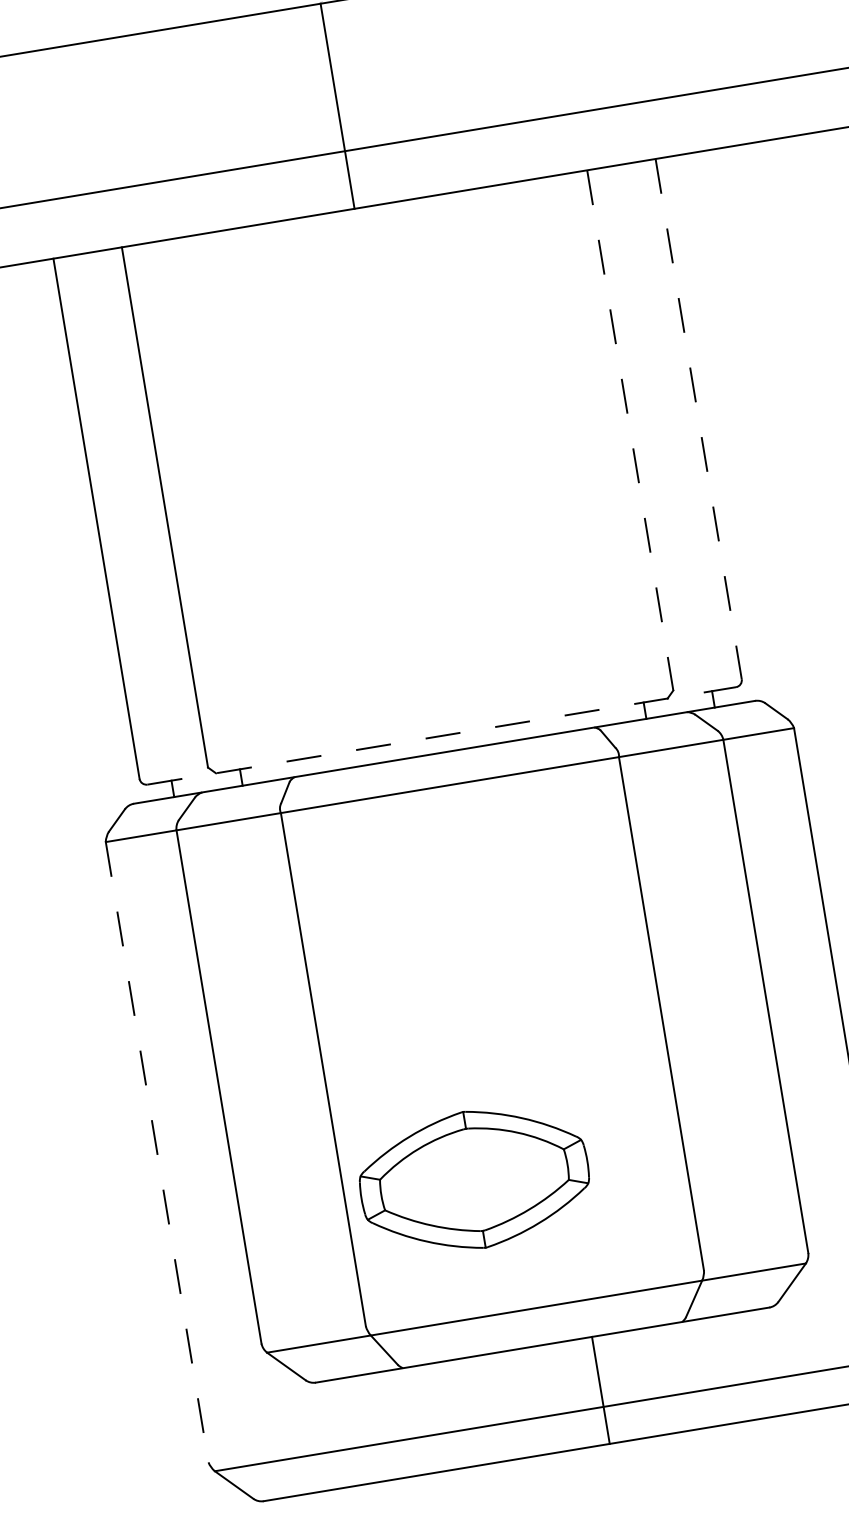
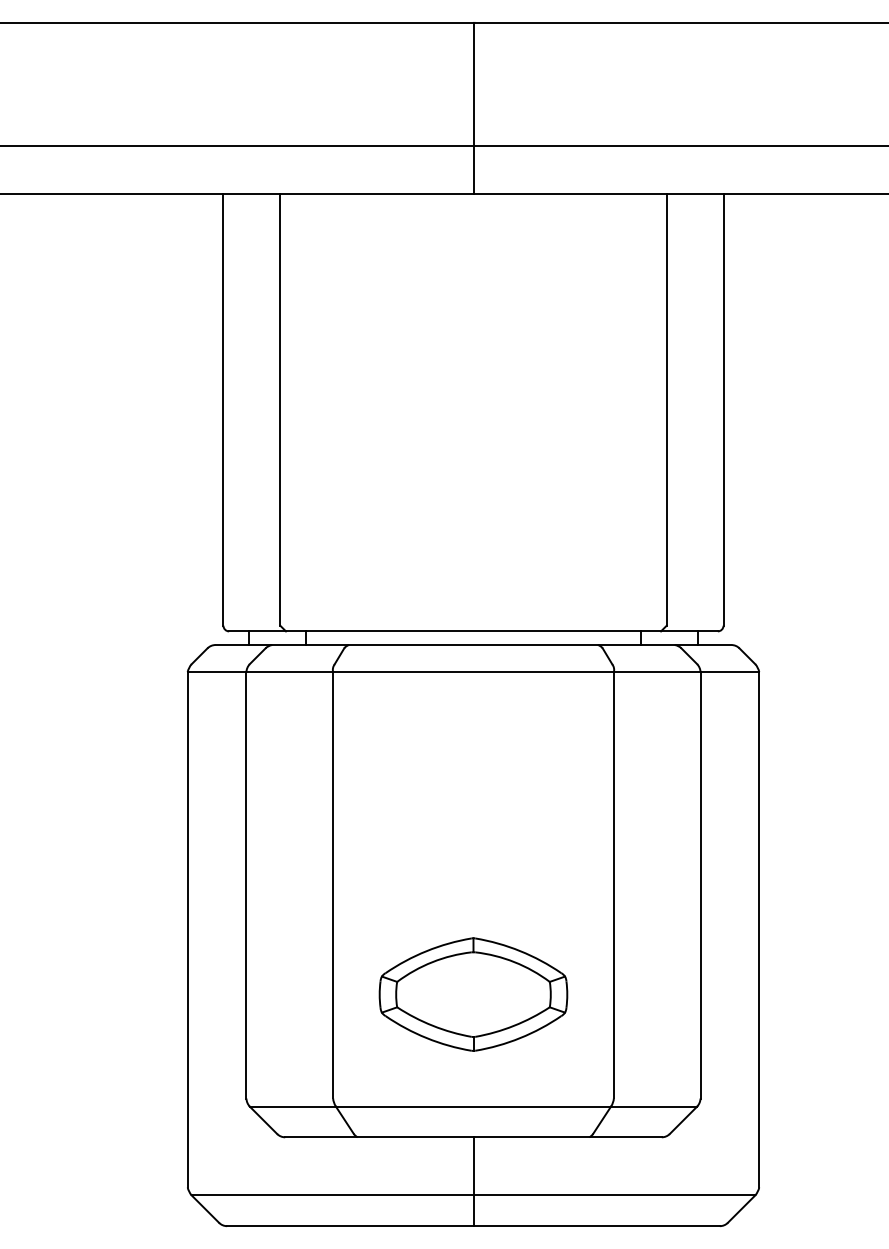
line: (698, 420) -> (723, 410), dashed -> solid
line: (630, 431) -> (666, 410), dashed -> solid
line: (441, 736) -> (473, 631), dashed -> solid
line: (156, 1151) -> (187, 929), dashed -> solid
part: (474, 1179) -> (473, 994), moved
line: (600, 1390) -> (473, 1181), moved

